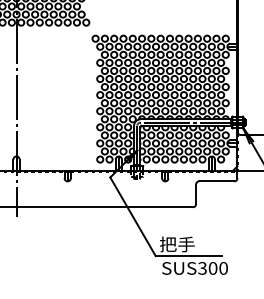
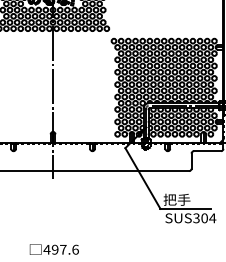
text: (223, 268) -> (212, 218), SUS300 -> SUS304

